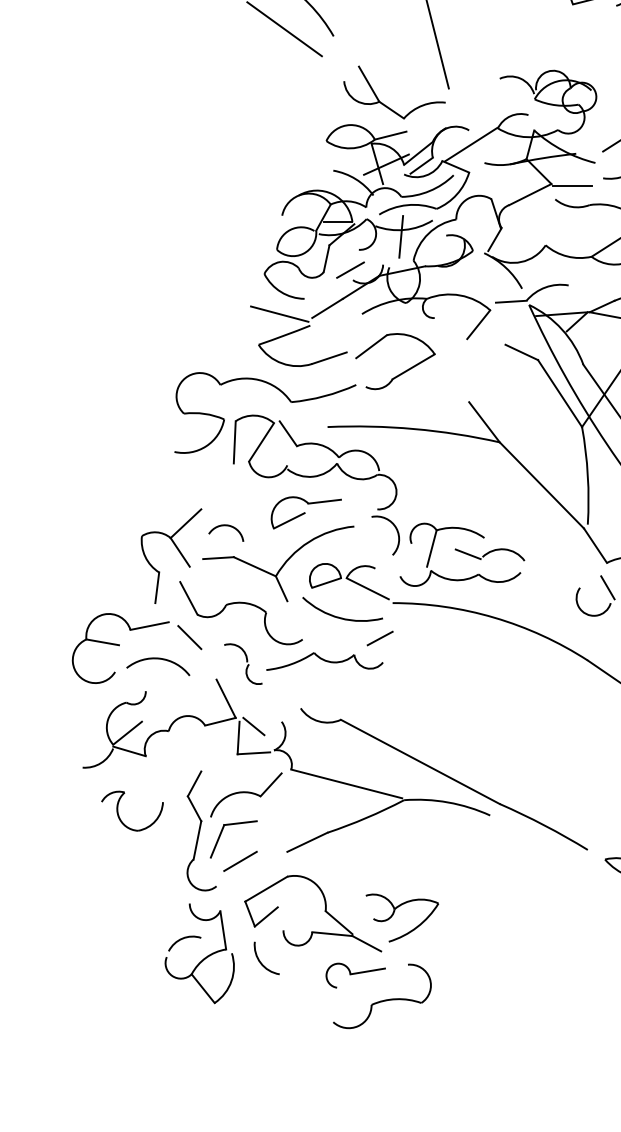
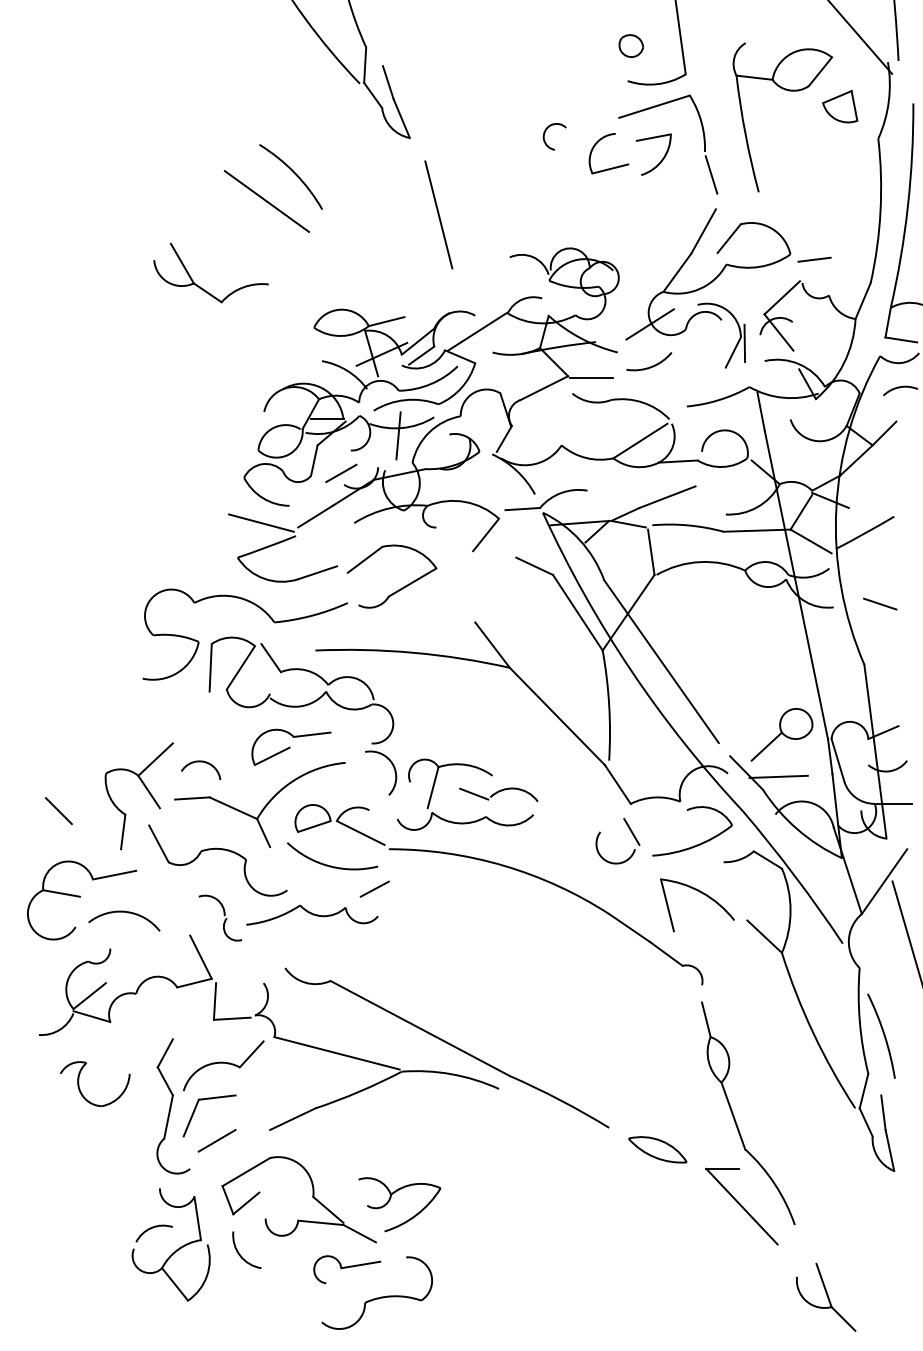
part: (385, 104) -> (200, 286), moved
line: (189, 637) -> (58, 811), moved
line: (254, 726) -> (232, 988), removed

